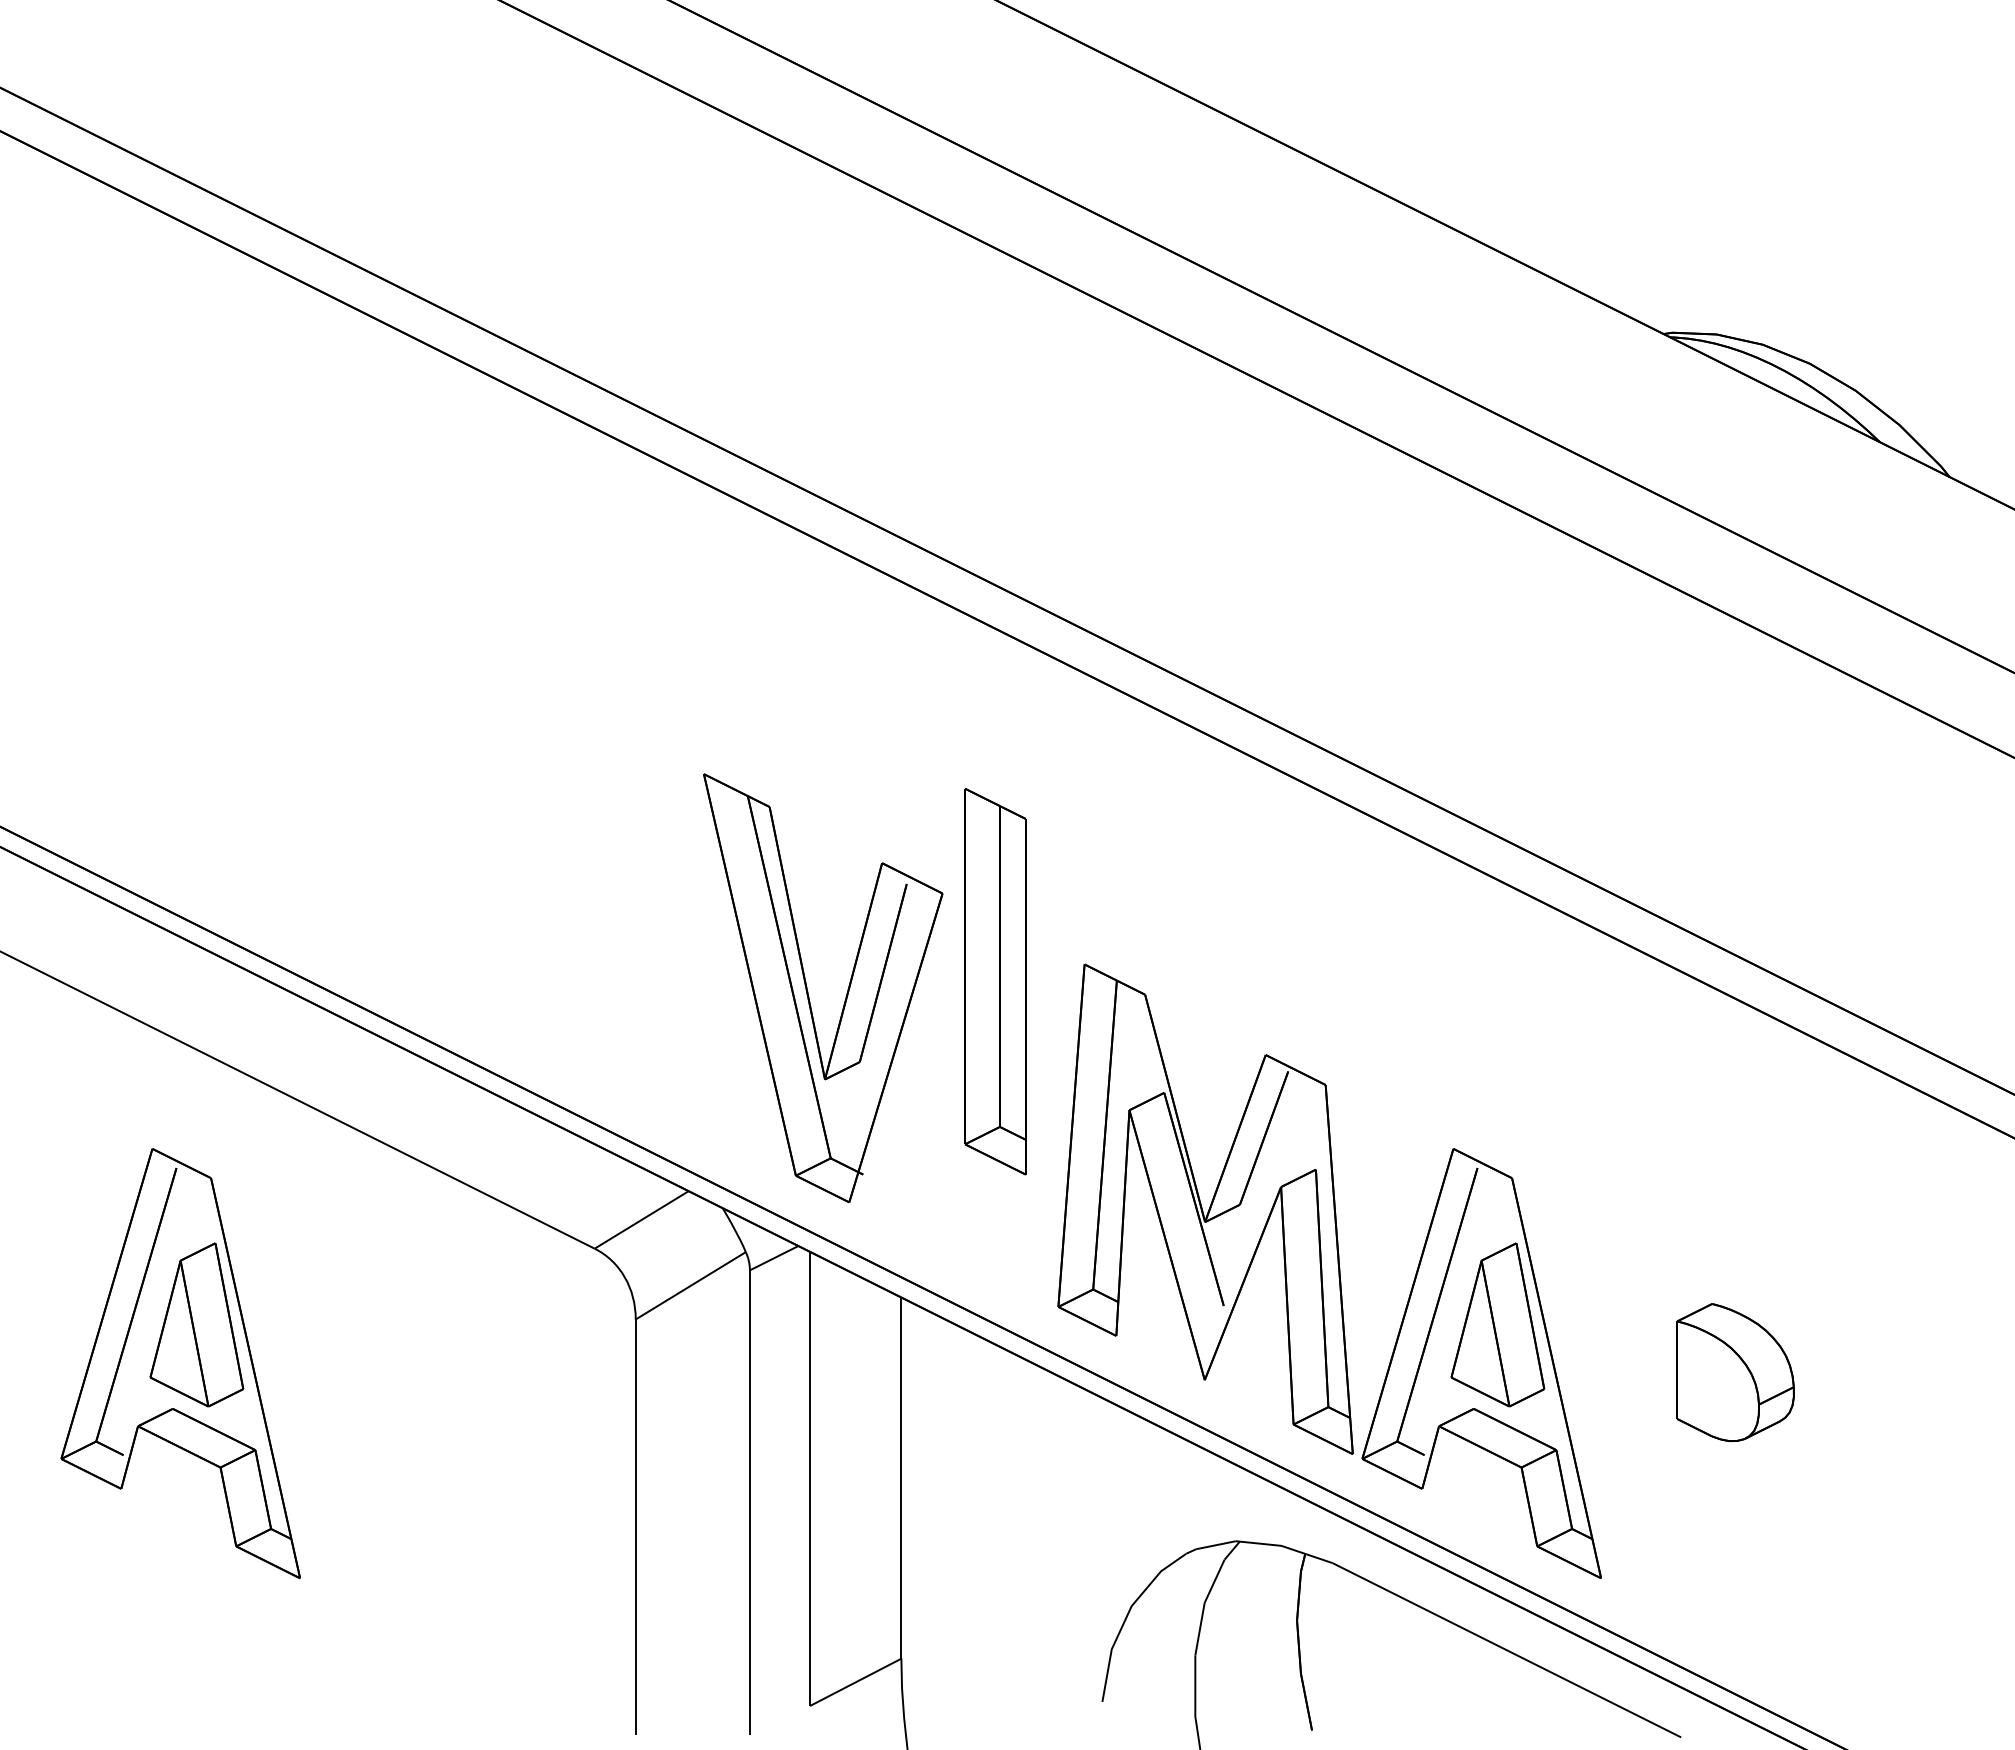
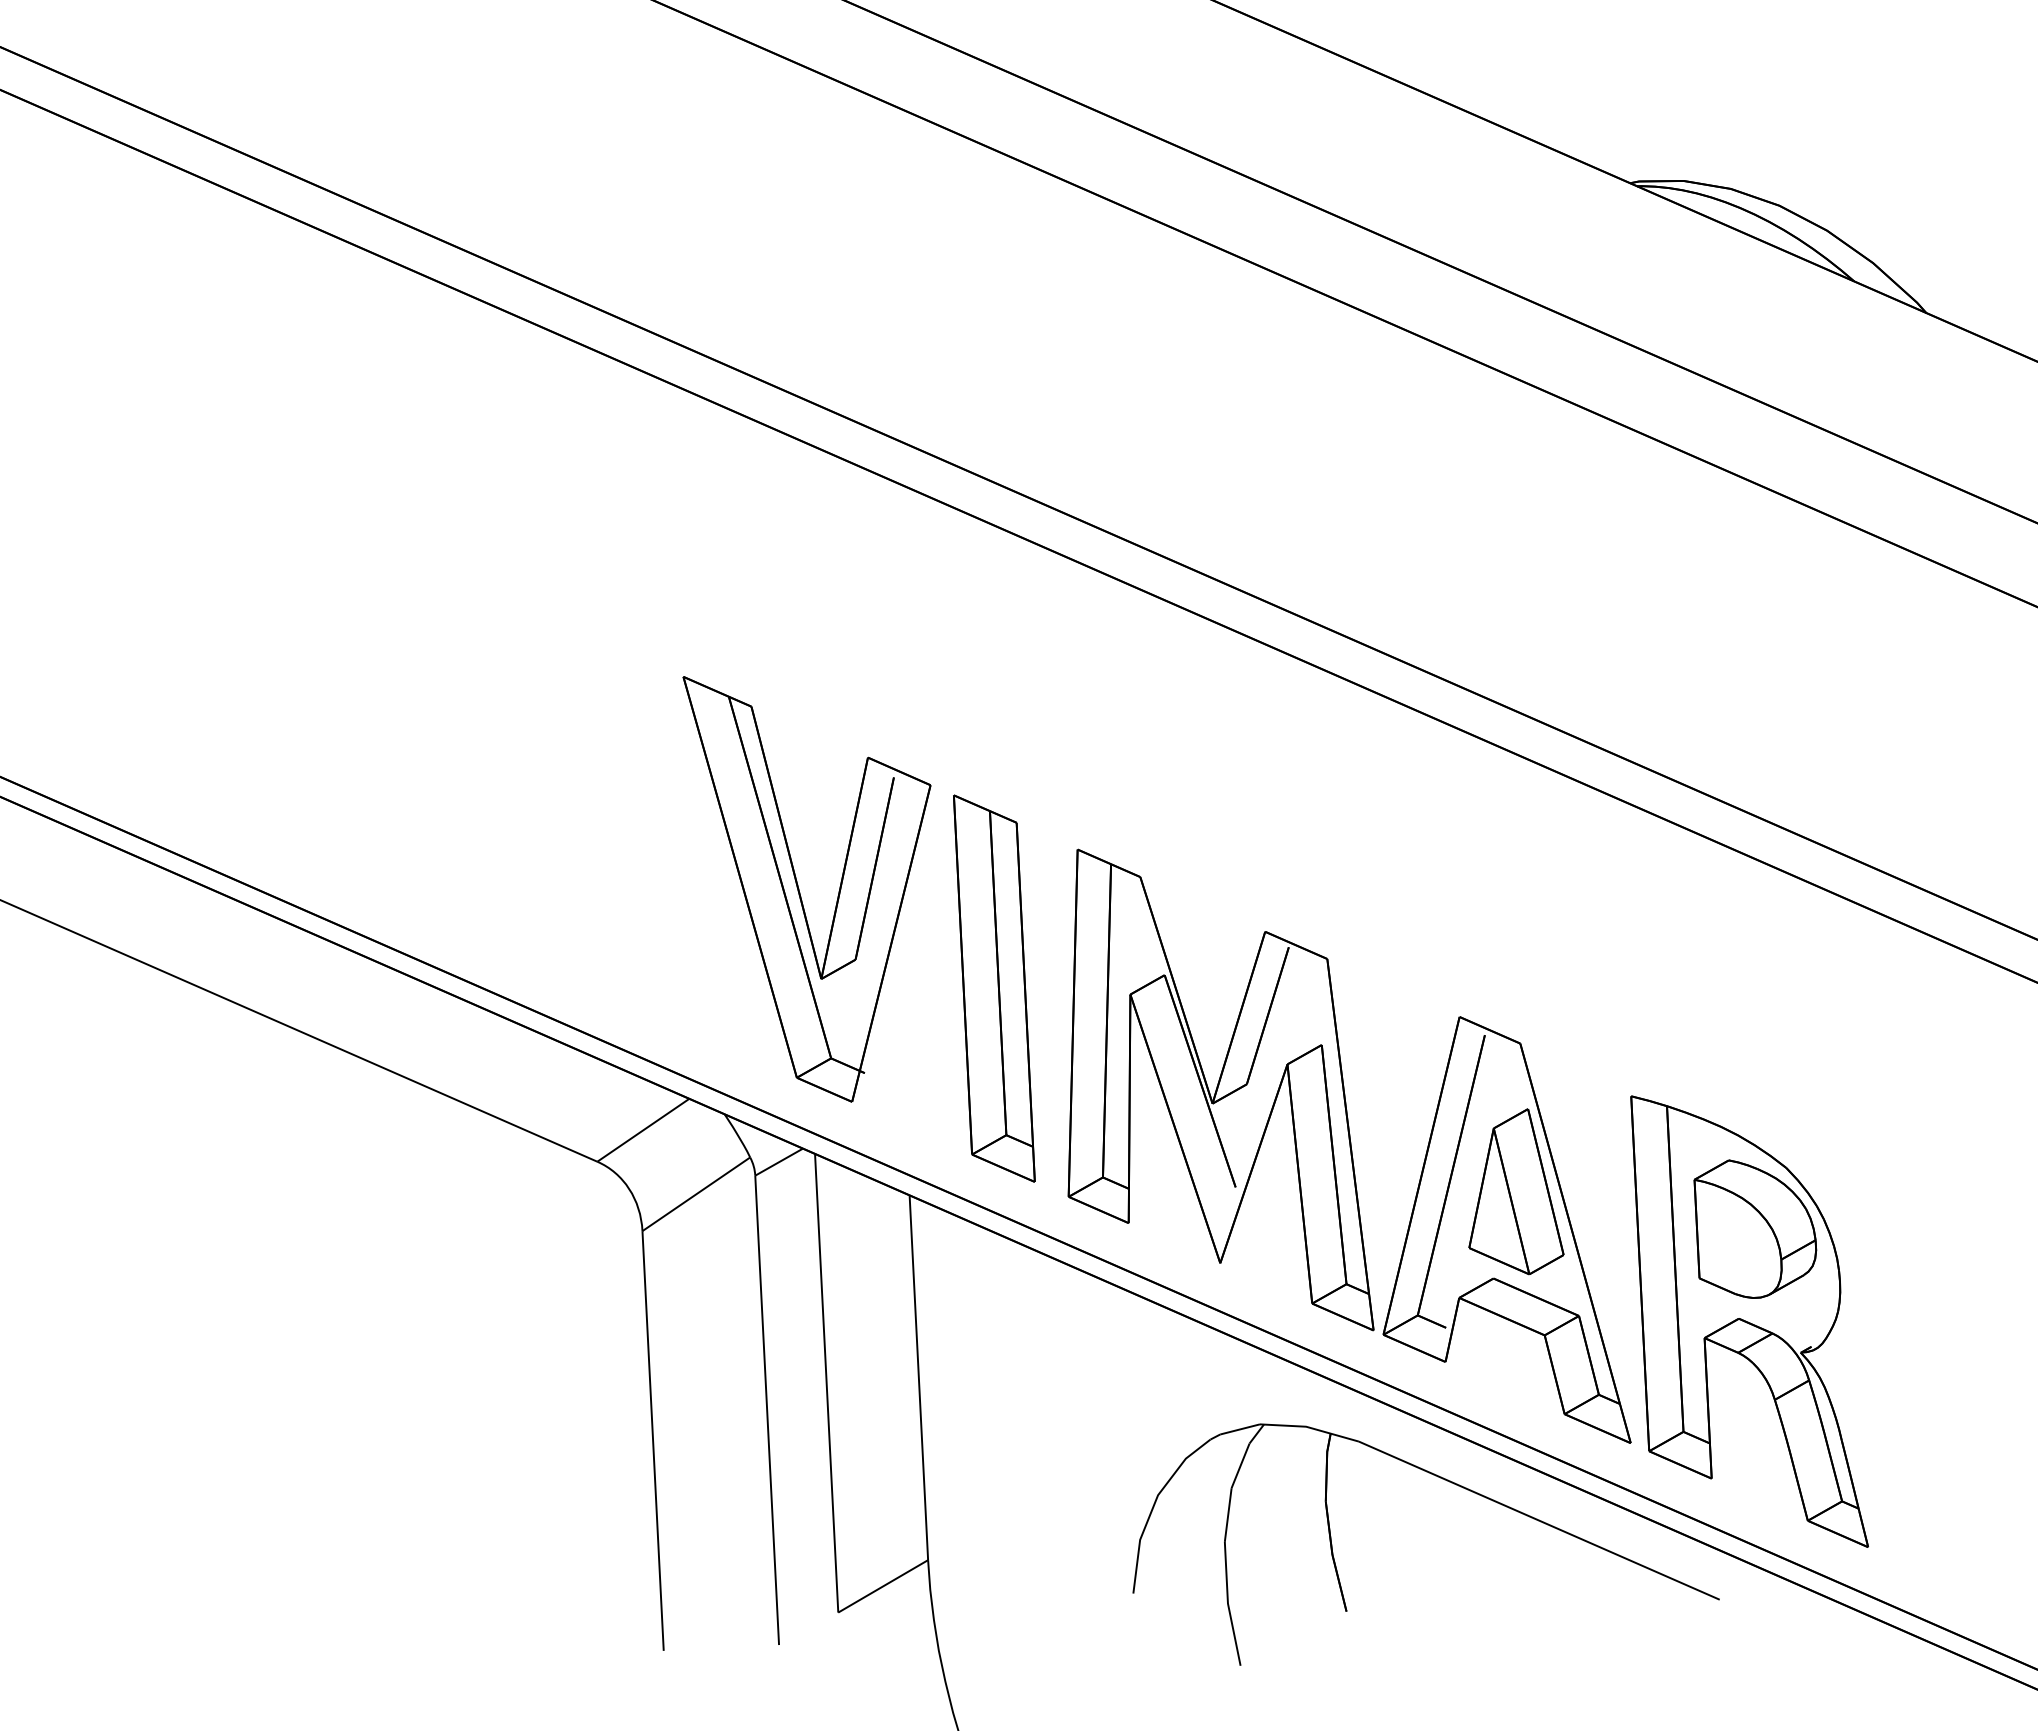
part: (995, 981) -> (994, 988), moved
part: (180, 1363) -> (184, 1298), removed
part: (1724, 1464) -> (1749, 1321), added

